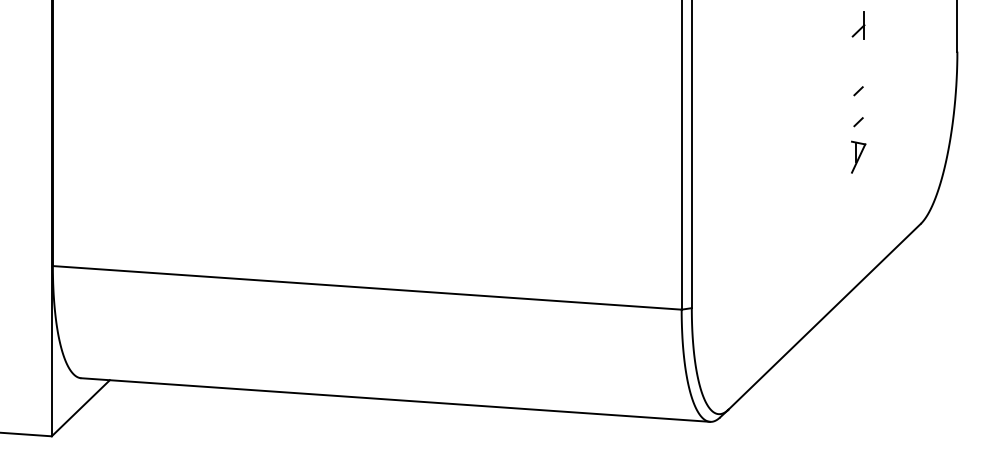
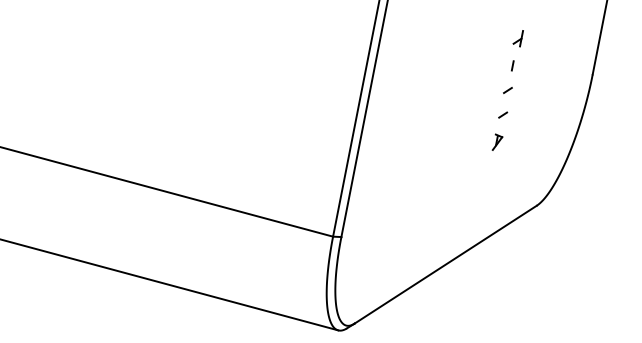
part: (858, 25) -> (518, 38), size x0.71
line: (858, 59) -> (512, 65), added
part: (858, 156) -> (497, 142), size x0.62

